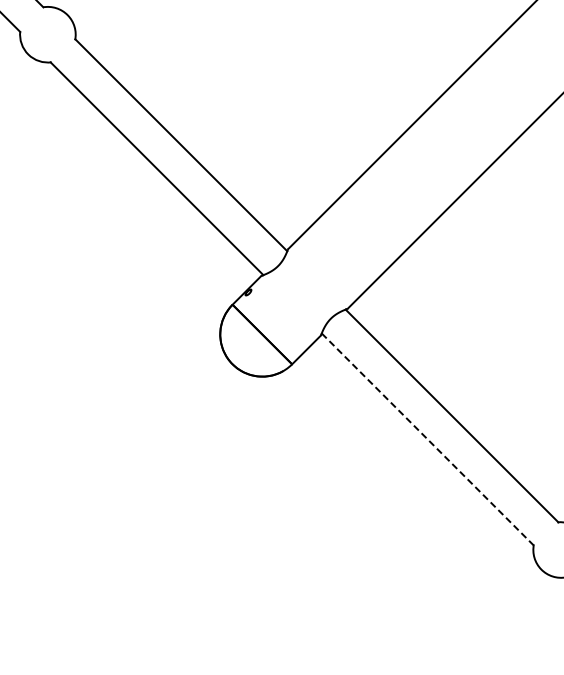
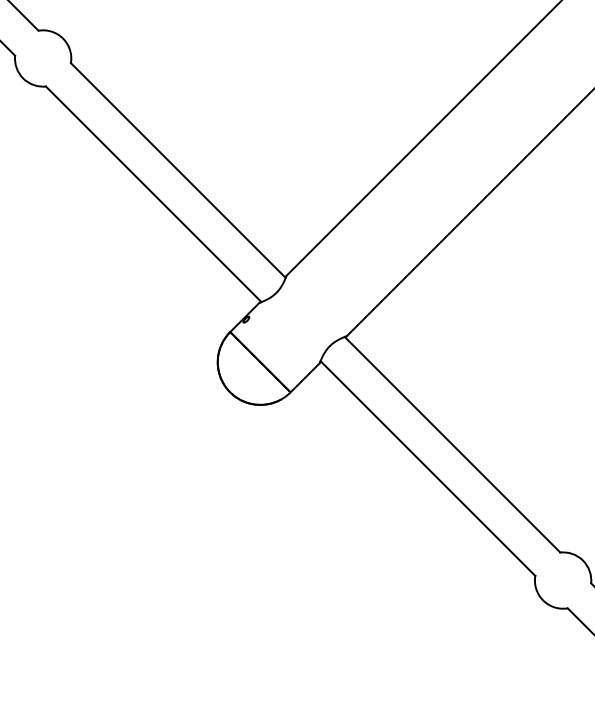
line: (427, 439) -> (427, 468), dashed -> solid

